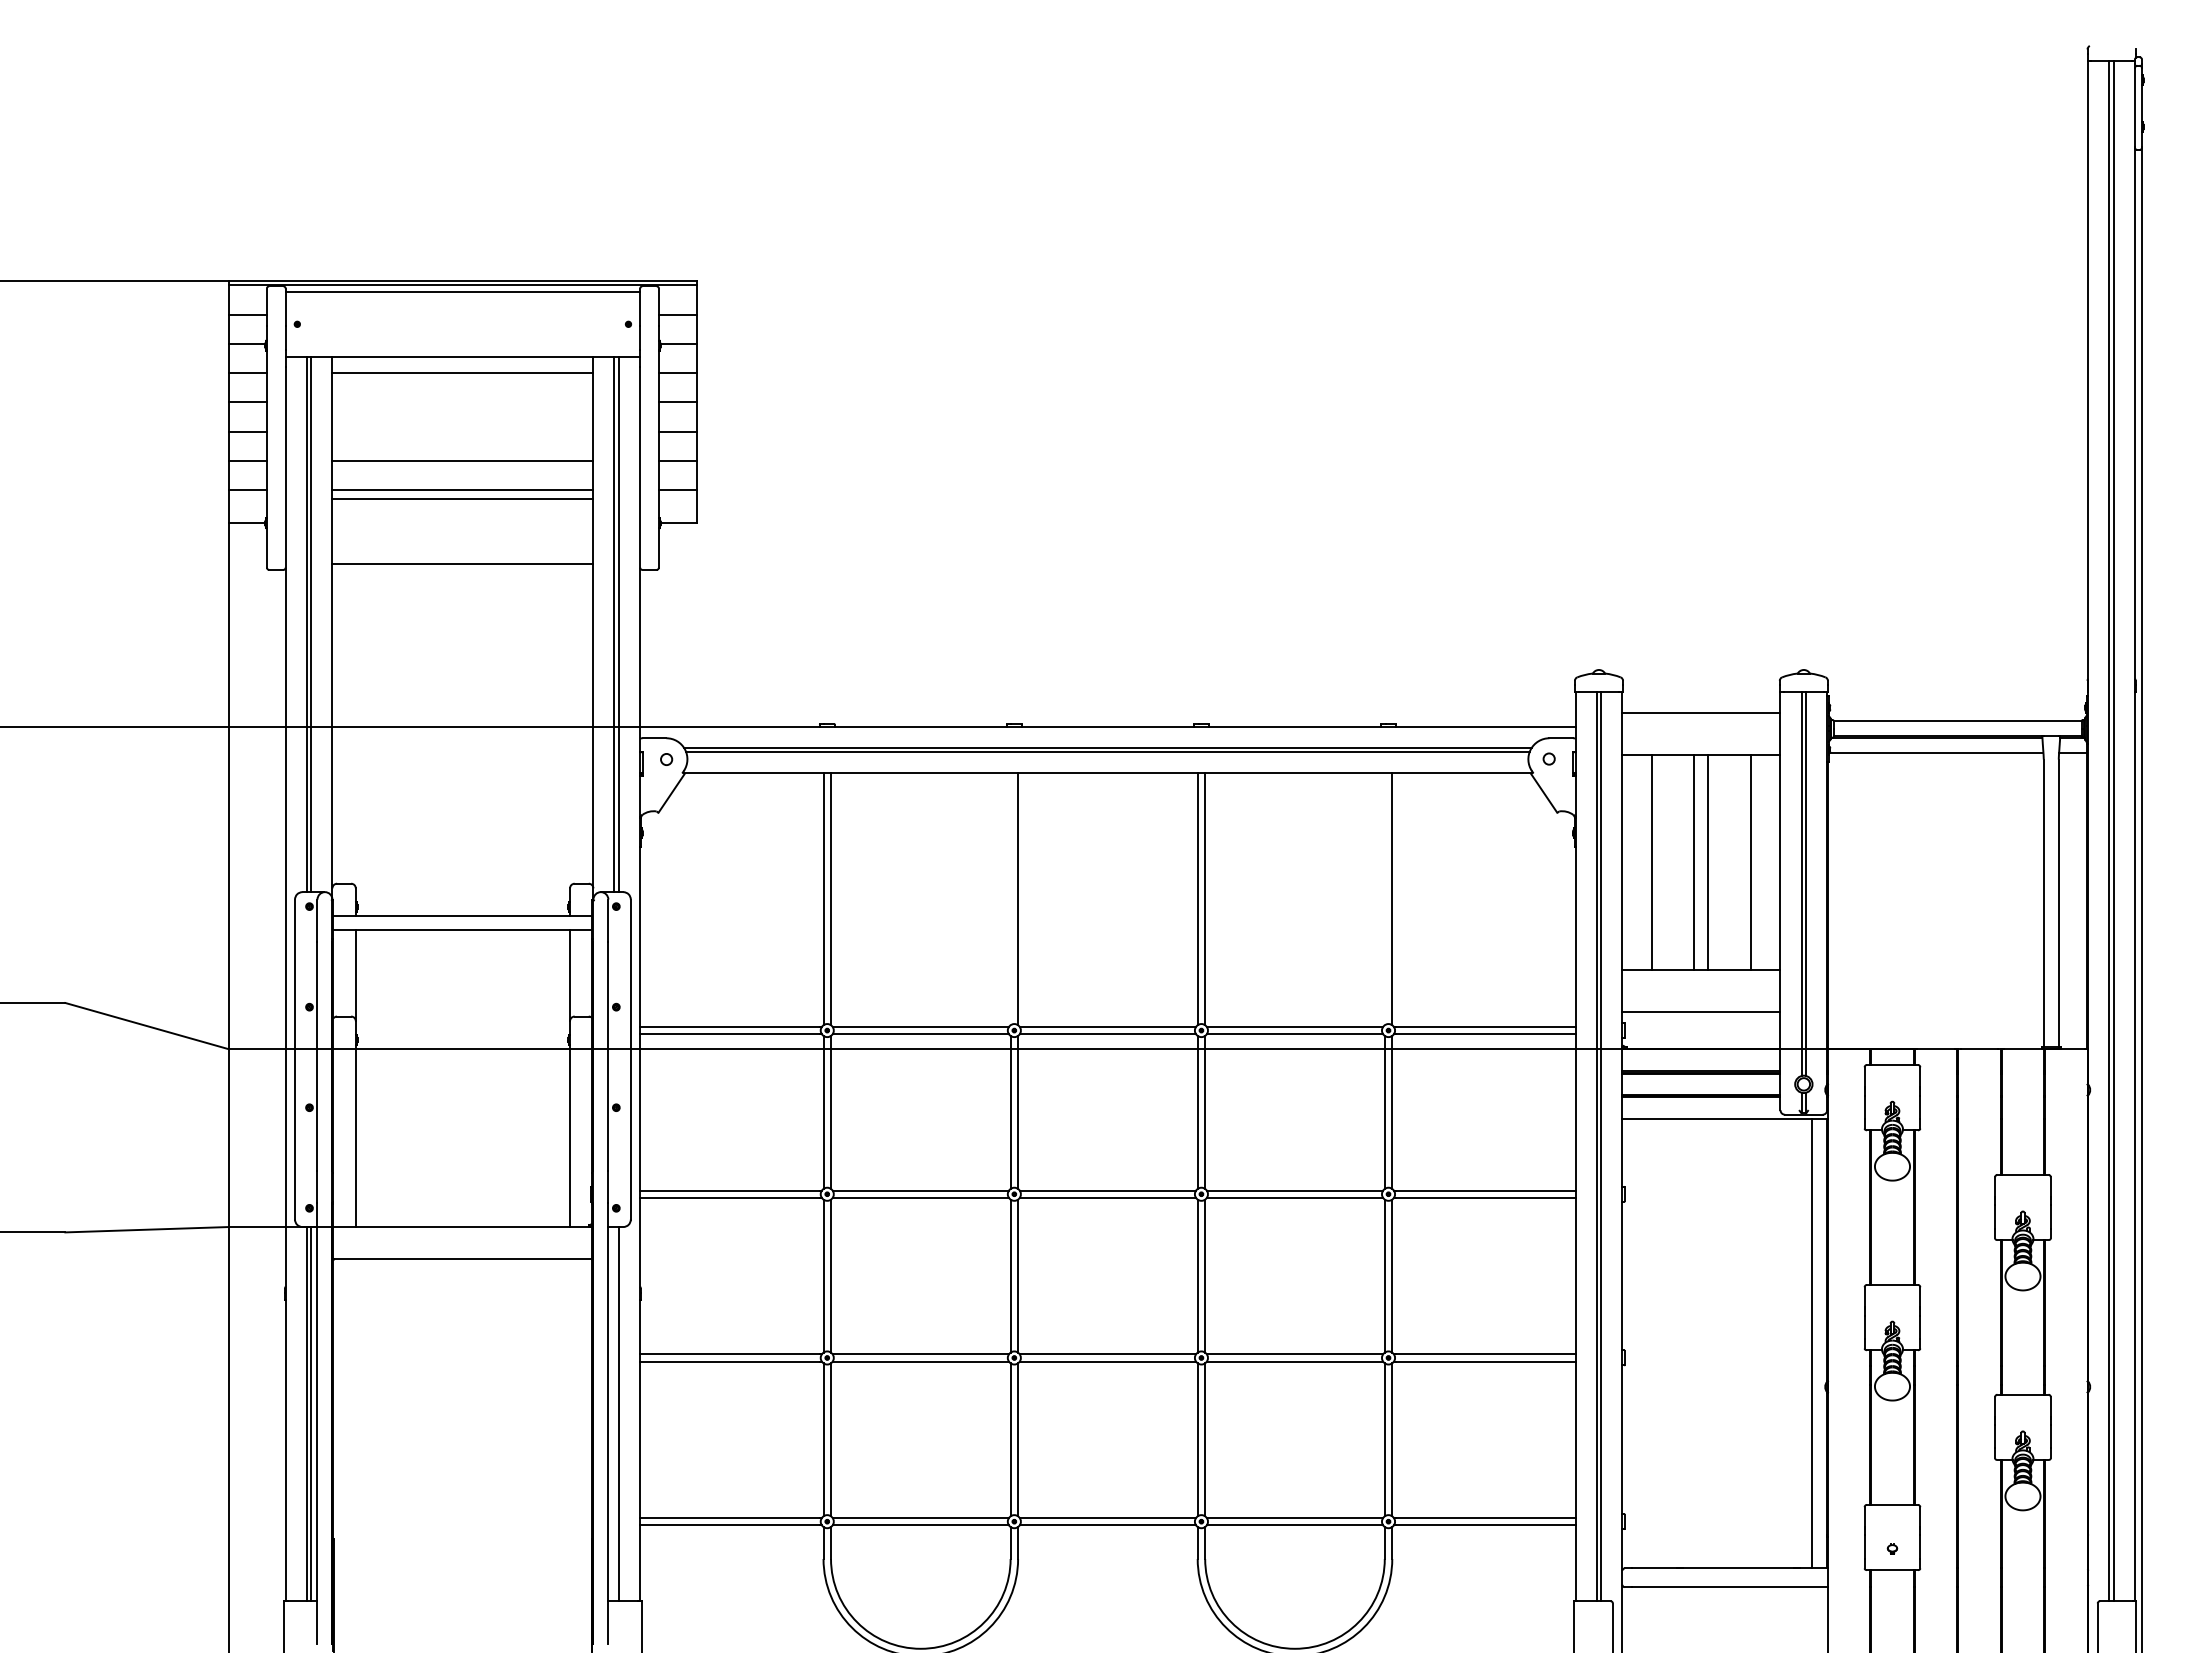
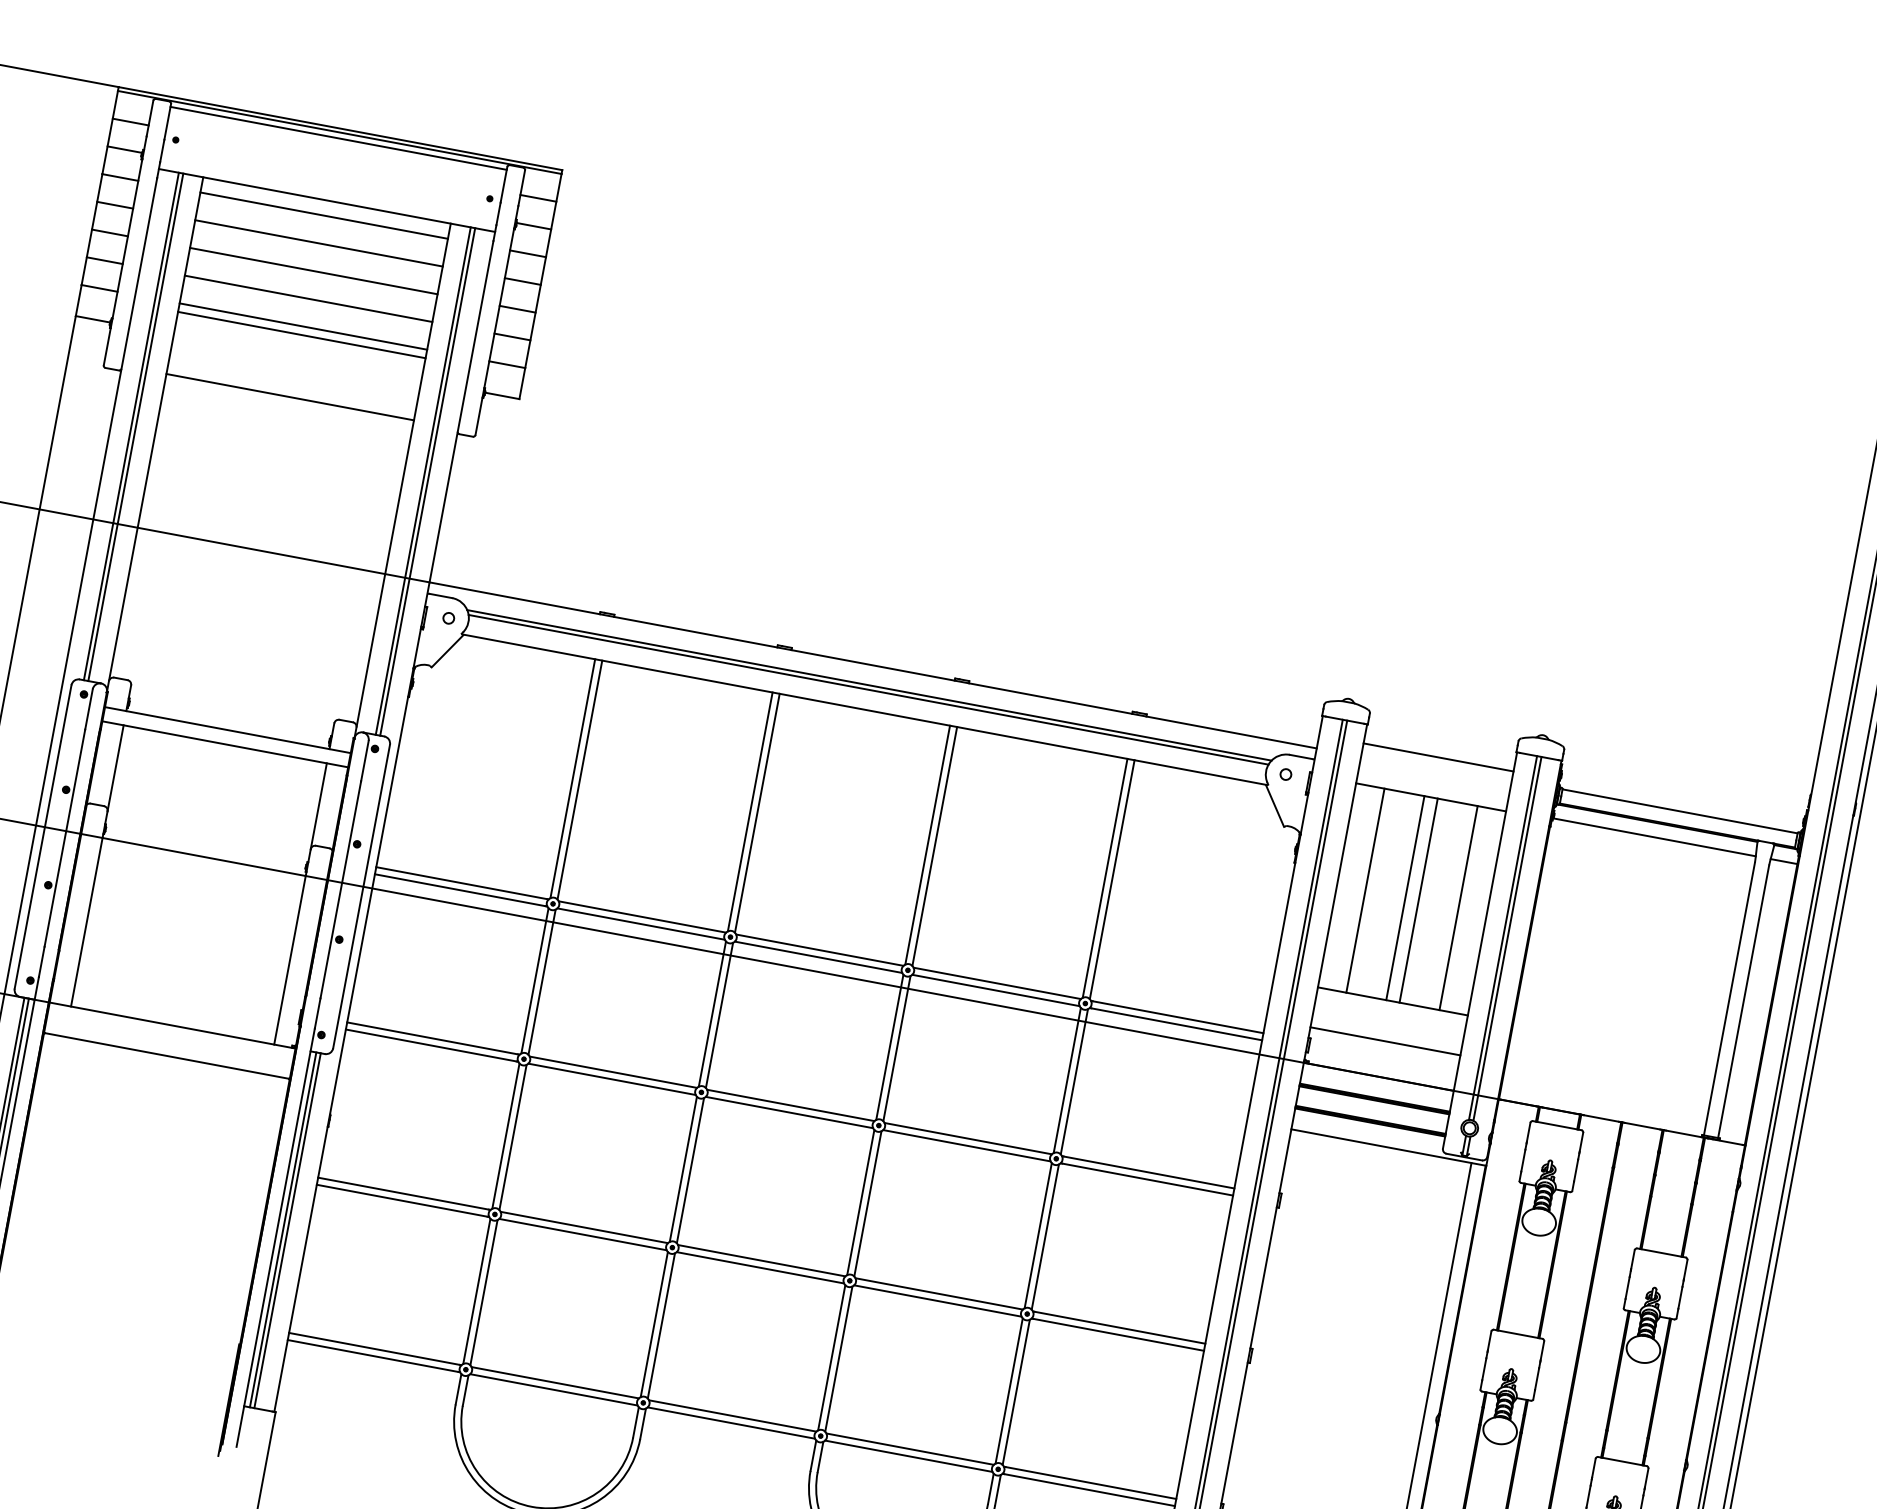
line: (462, 402) -> (318, 243), added
line: (462, 431) -> (313, 270), added
line: (1010, 899) -> (750, 812), added
line: (1384, 899) -> (1104, 878), added
line: (614, 1414) -> (283, 1230), added

